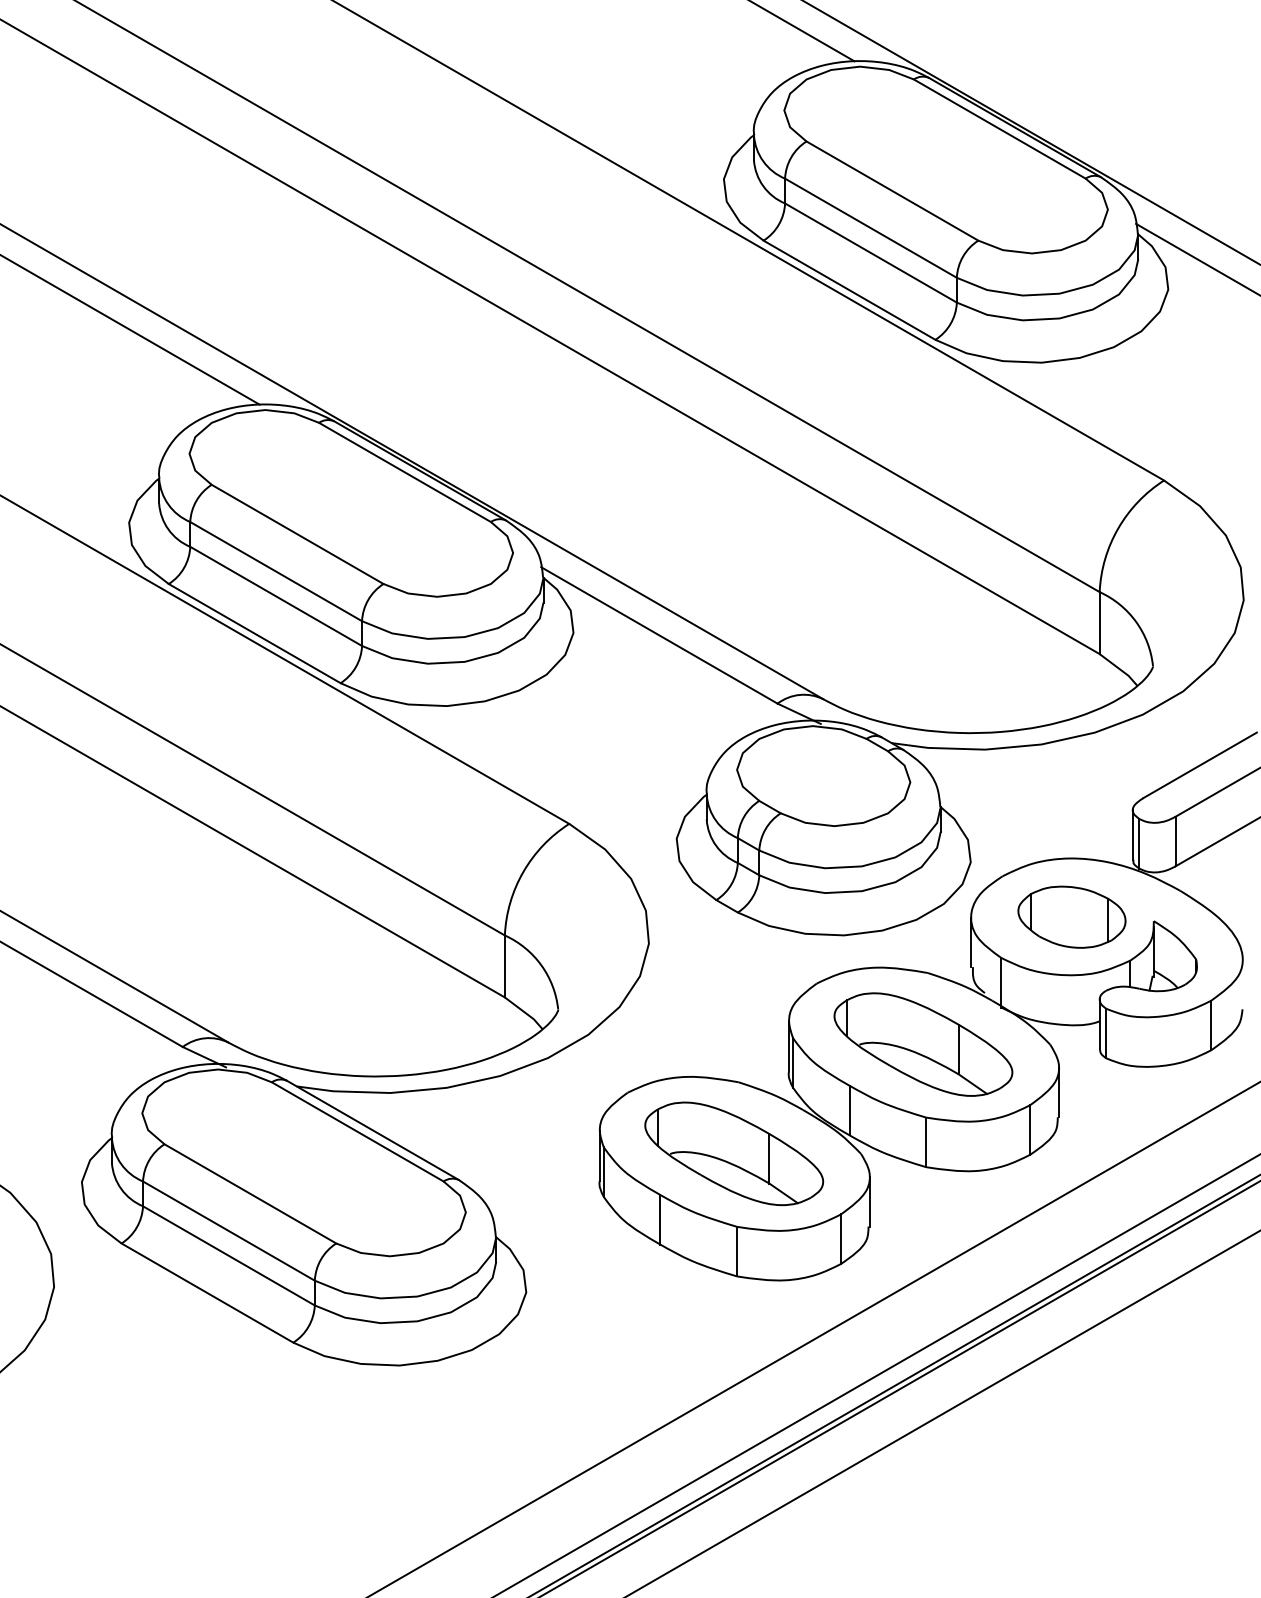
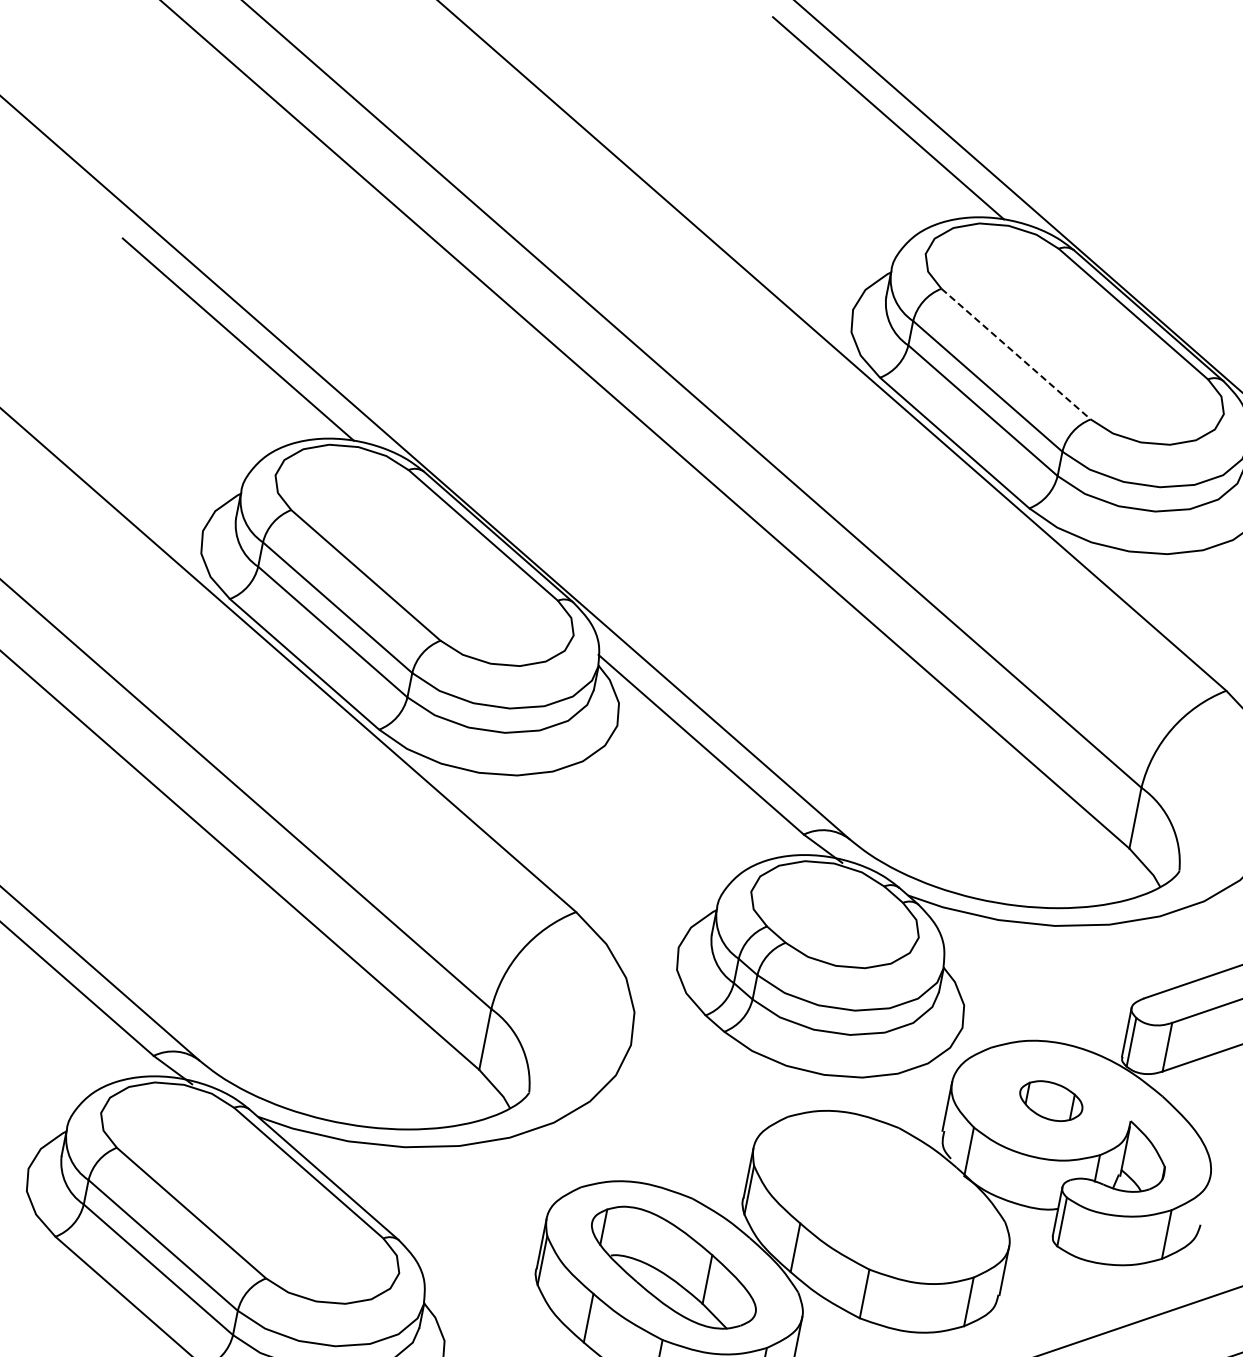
line: (892, 191) -> (1016, 354), solid -> dashed
part: (1071, 916) -> (1050, 1100), size x0.6
part: (923, 1044) -> (880, 1197), removed

